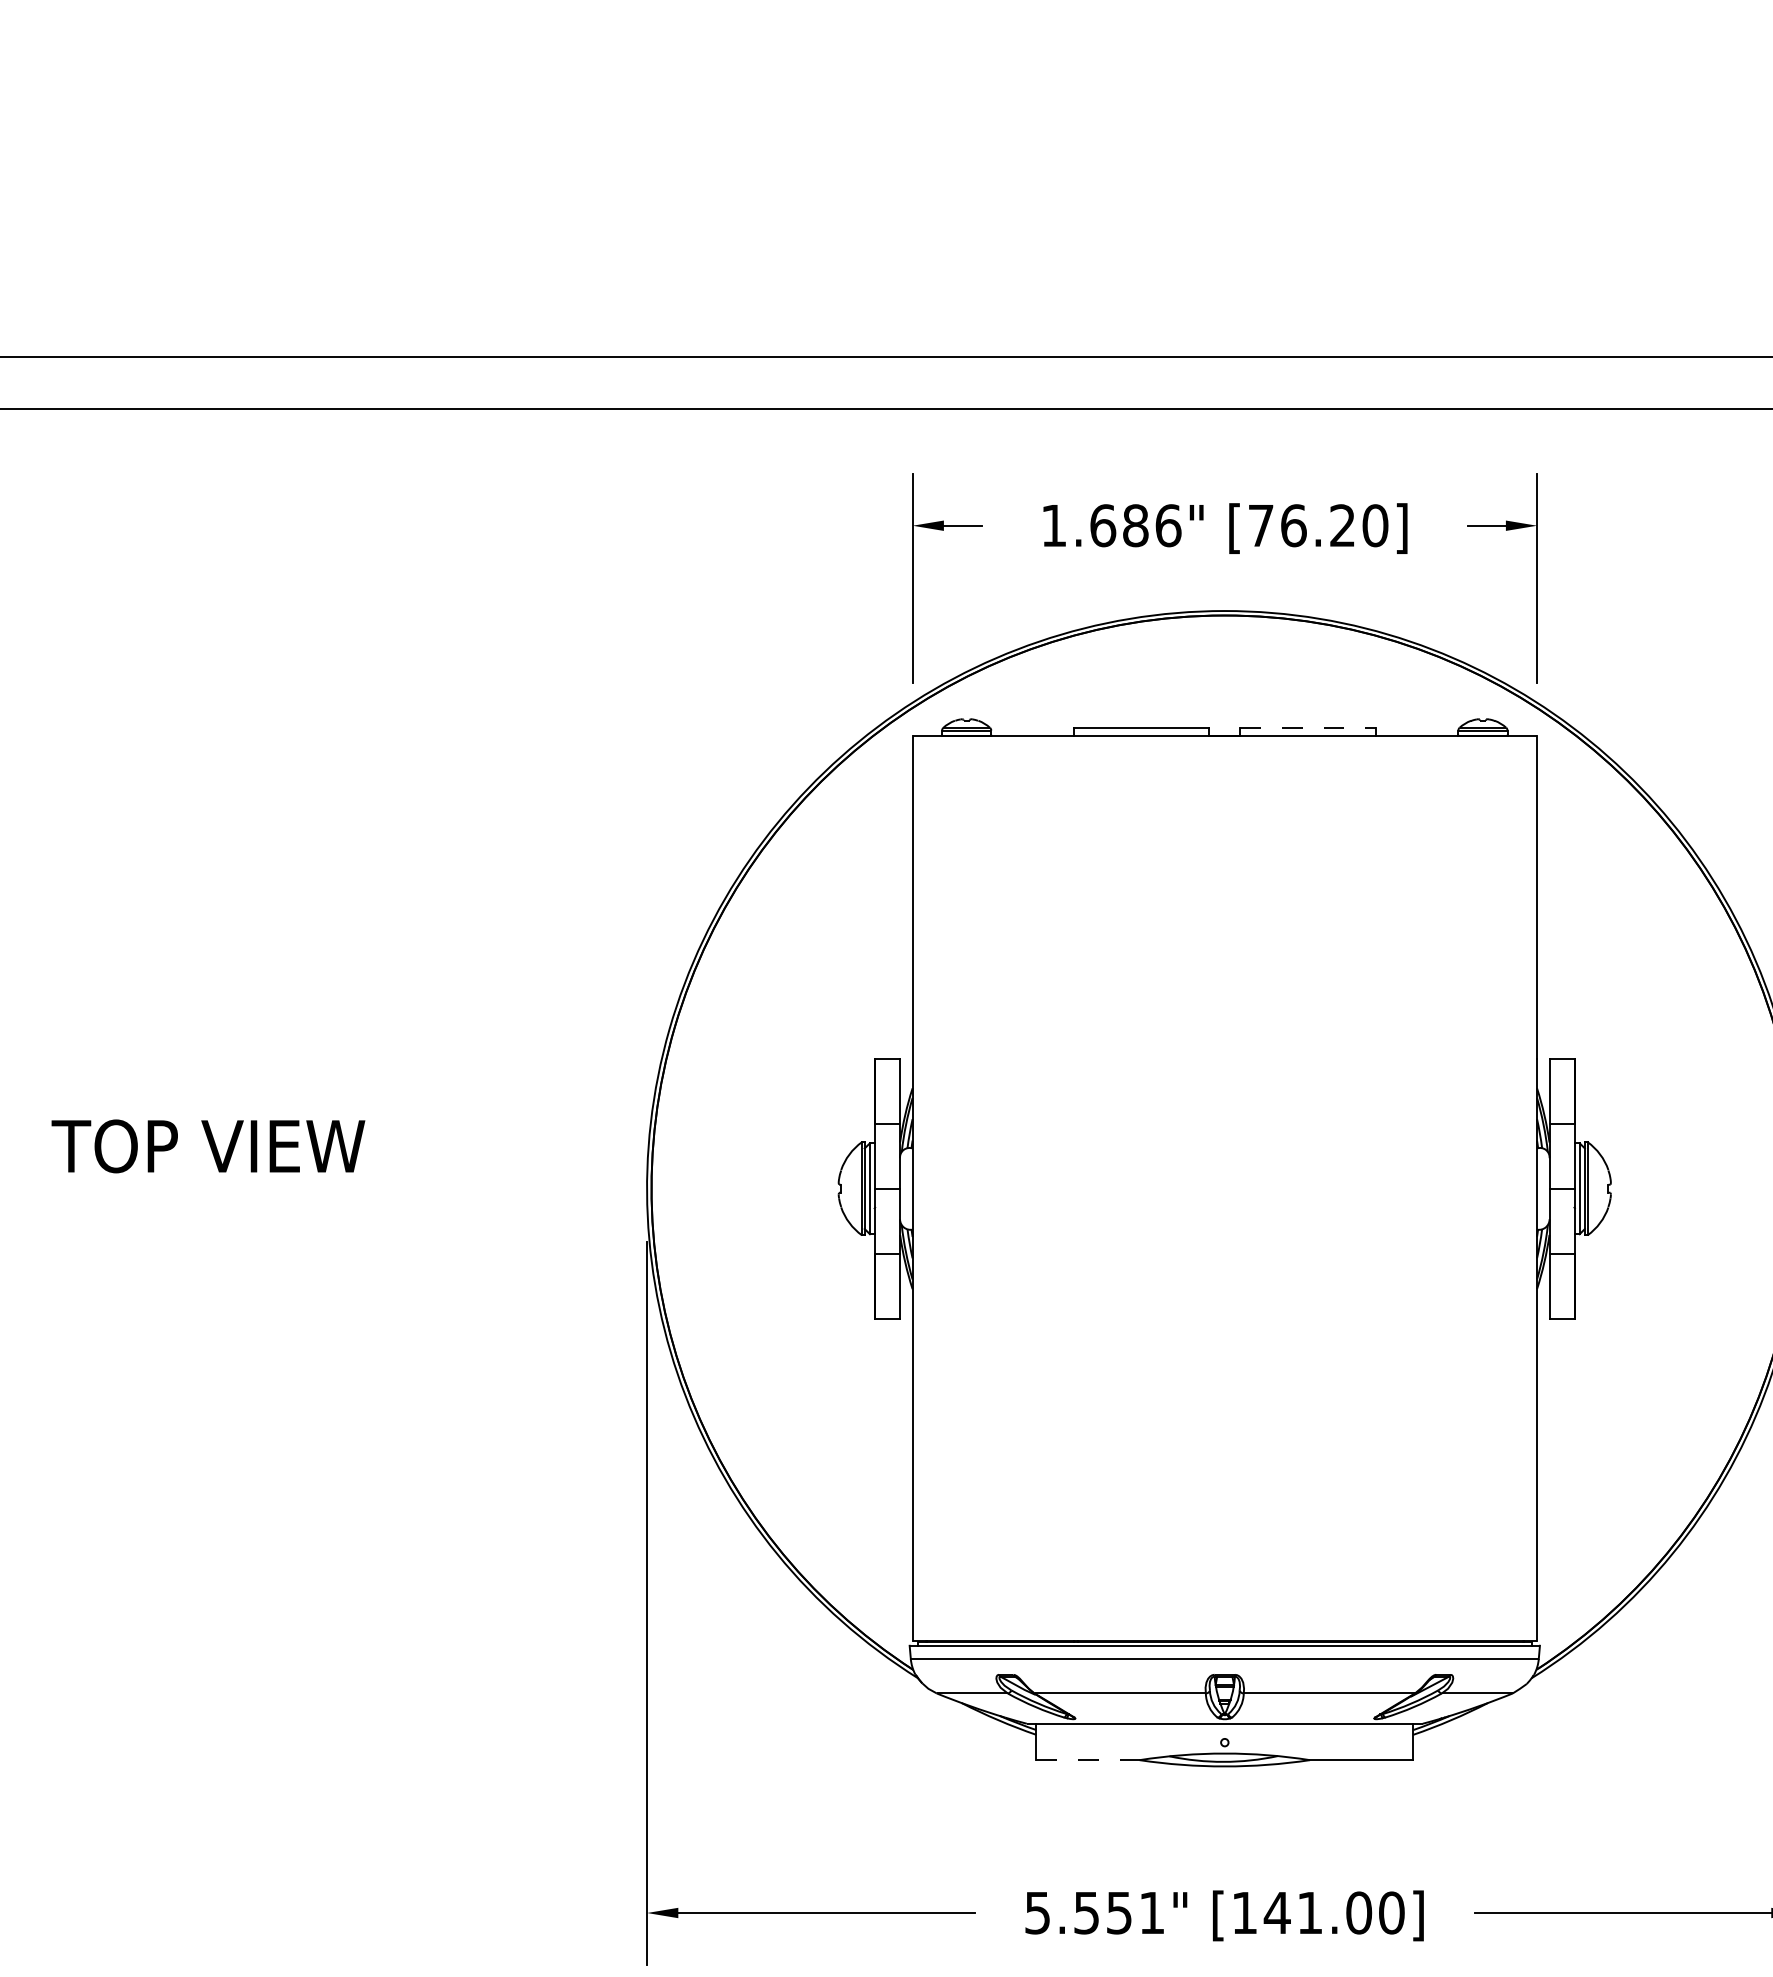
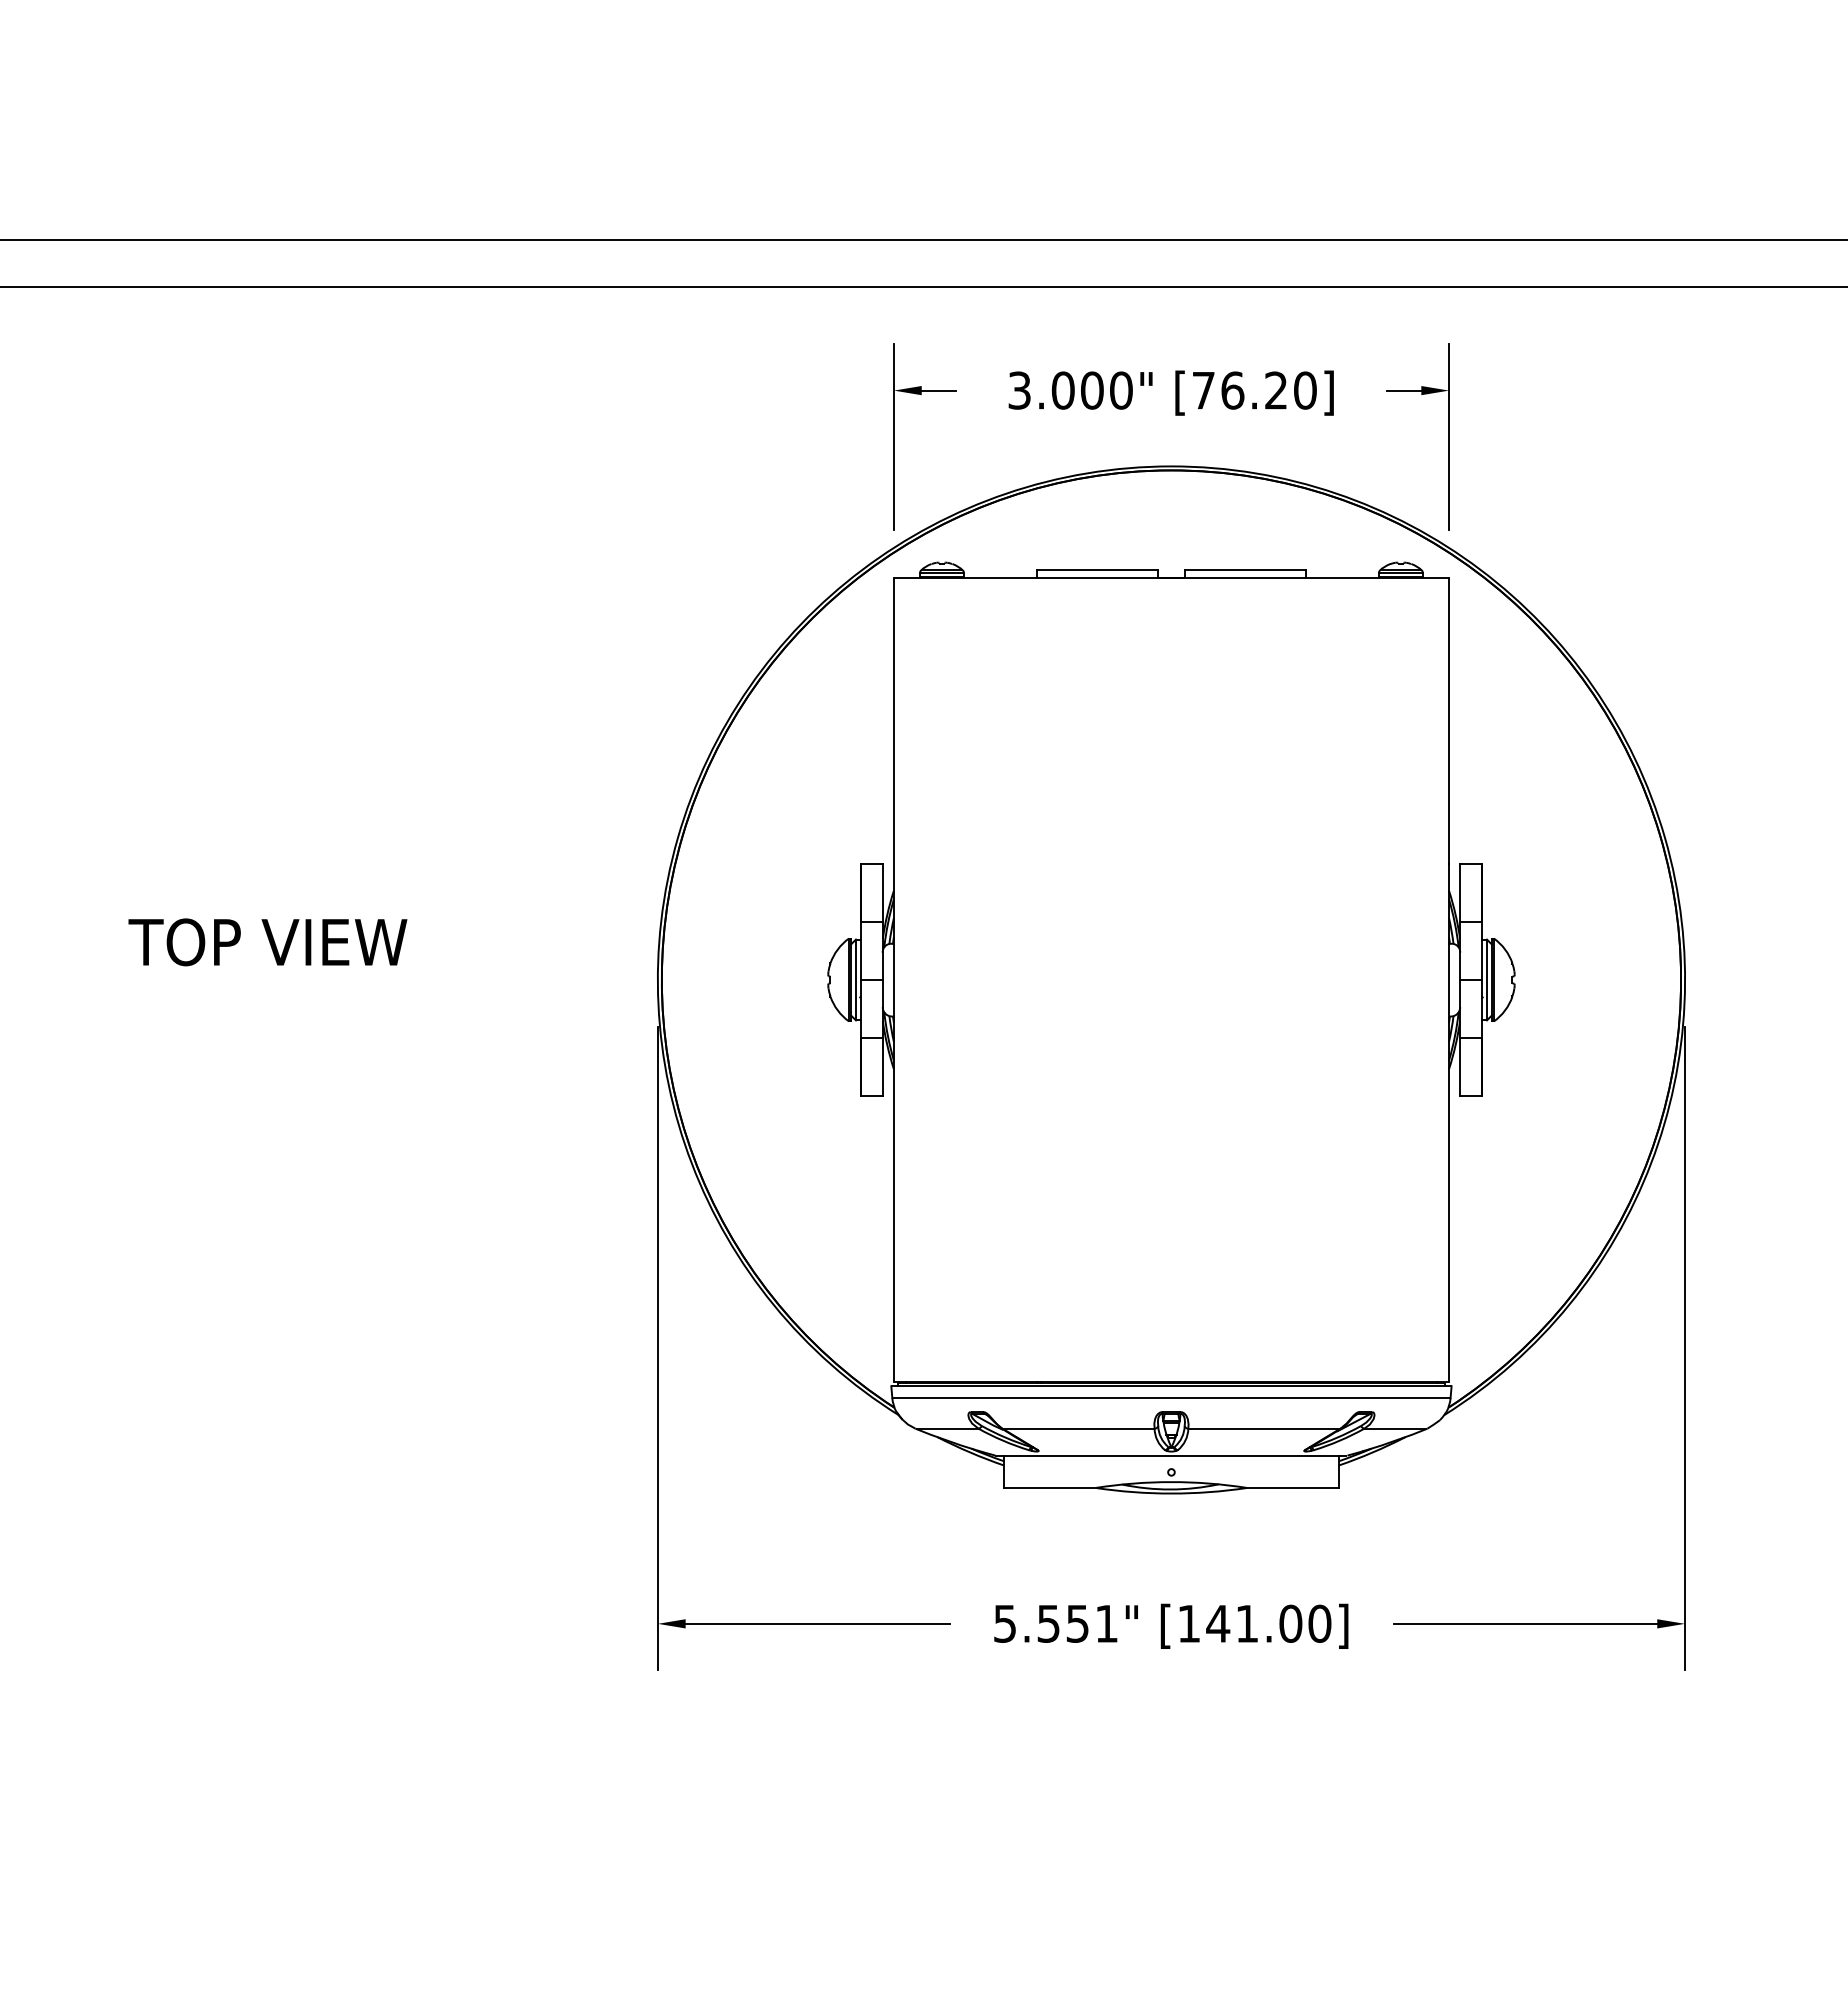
text: (1111, 525) -> (1070, 390), 1.686" -> 3.000"
line: (1308, 728) -> (1245, 570), dashed -> solid
line: (1087, 1759) -> (1049, 1487), dashed -> solid

